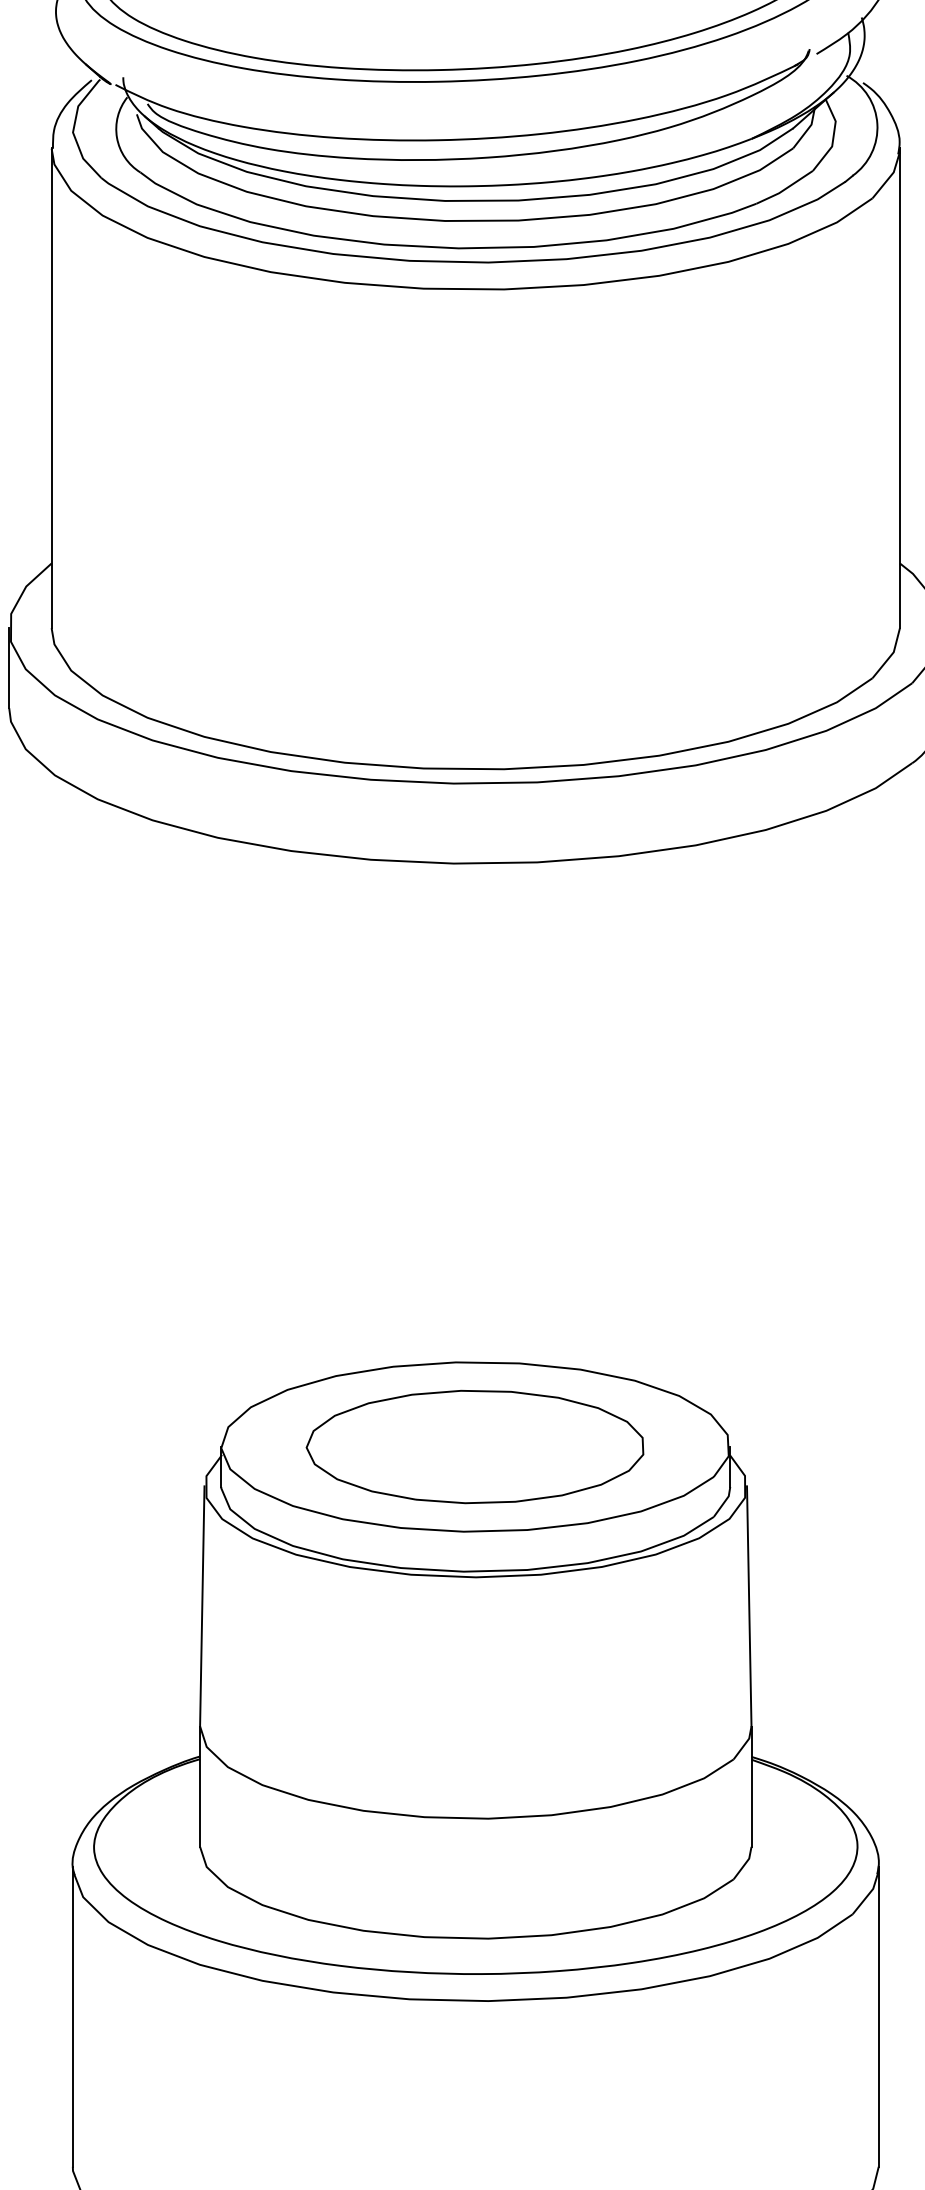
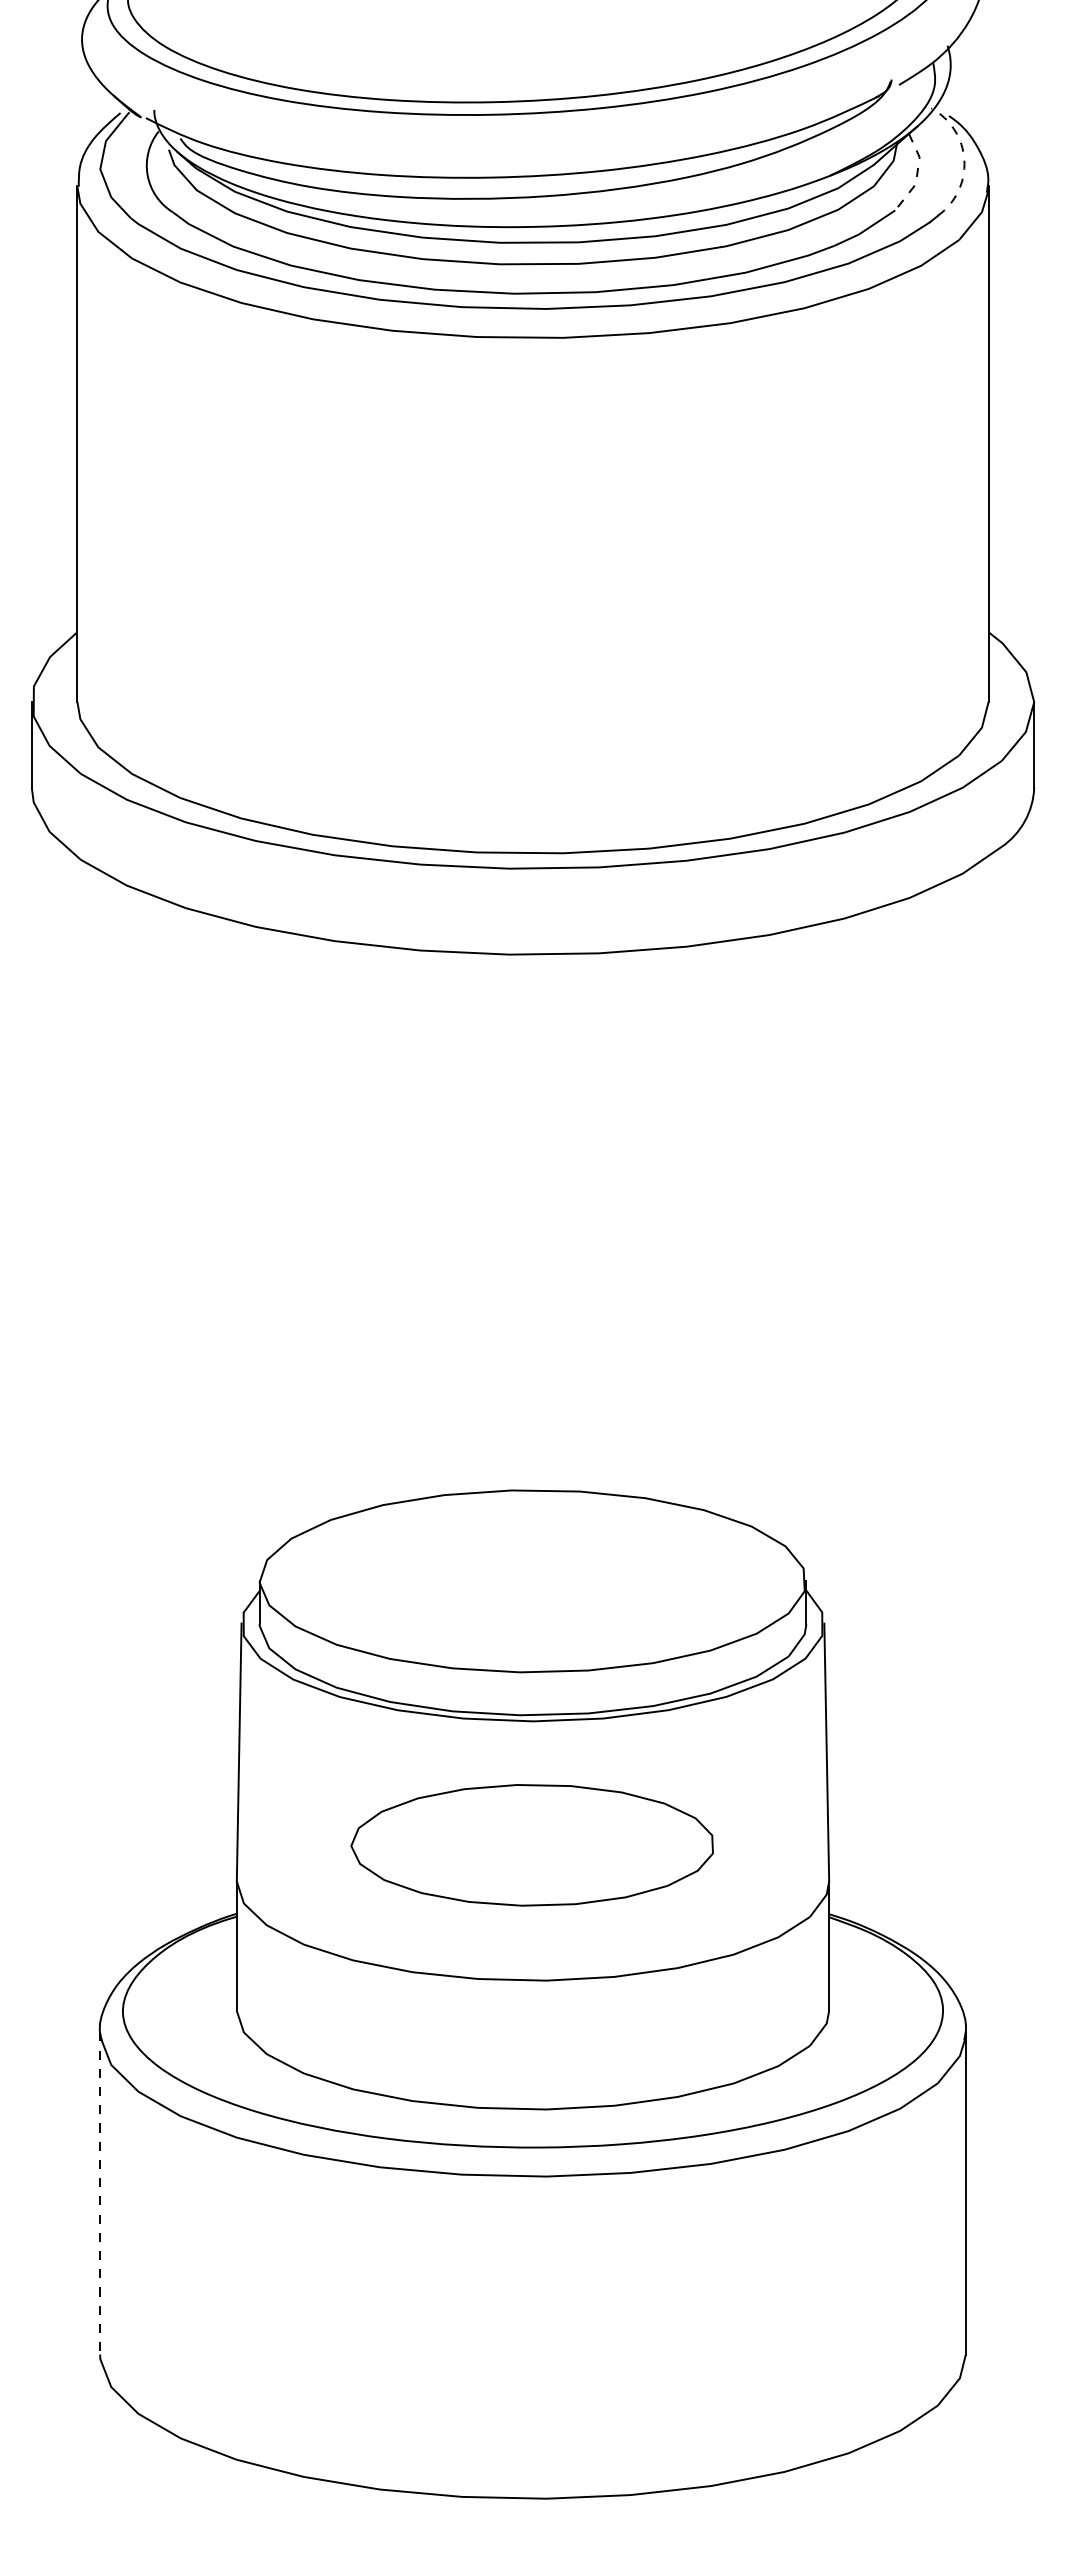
arc: (877, 124) -> (964, 160), solid -> dashed
line: (833, 137) -> (917, 174), solid -> dashed
part: (474, 1447) -> (531, 1845), moved
line: (73, 2016) -> (100, 2193), solid -> dashed

